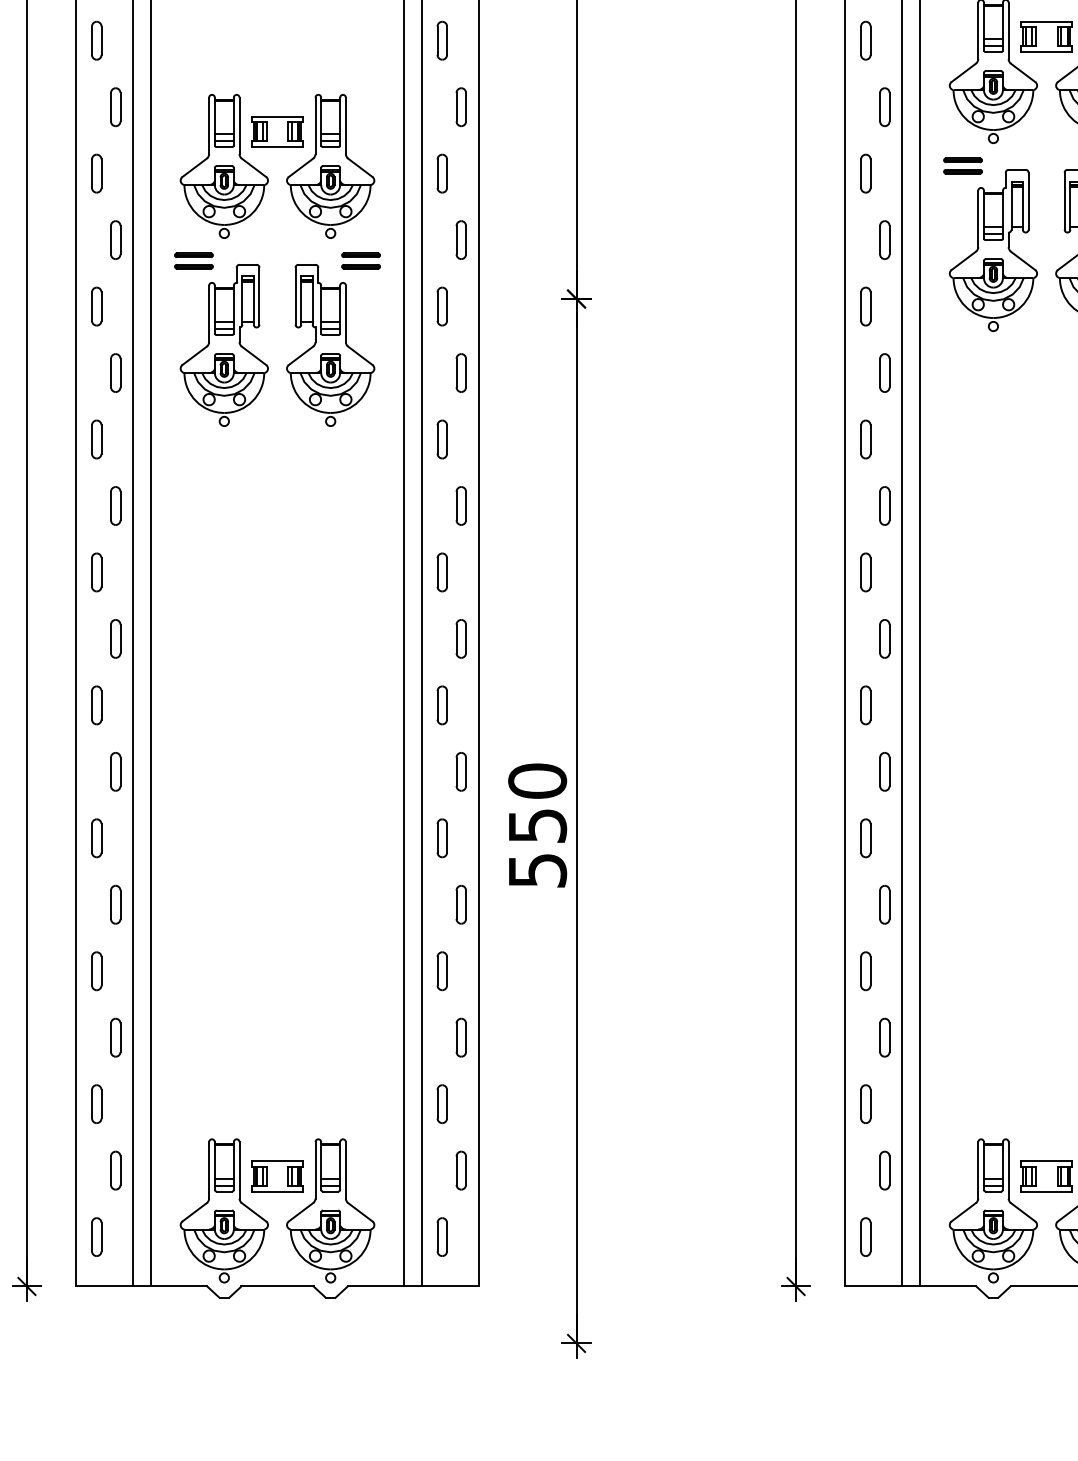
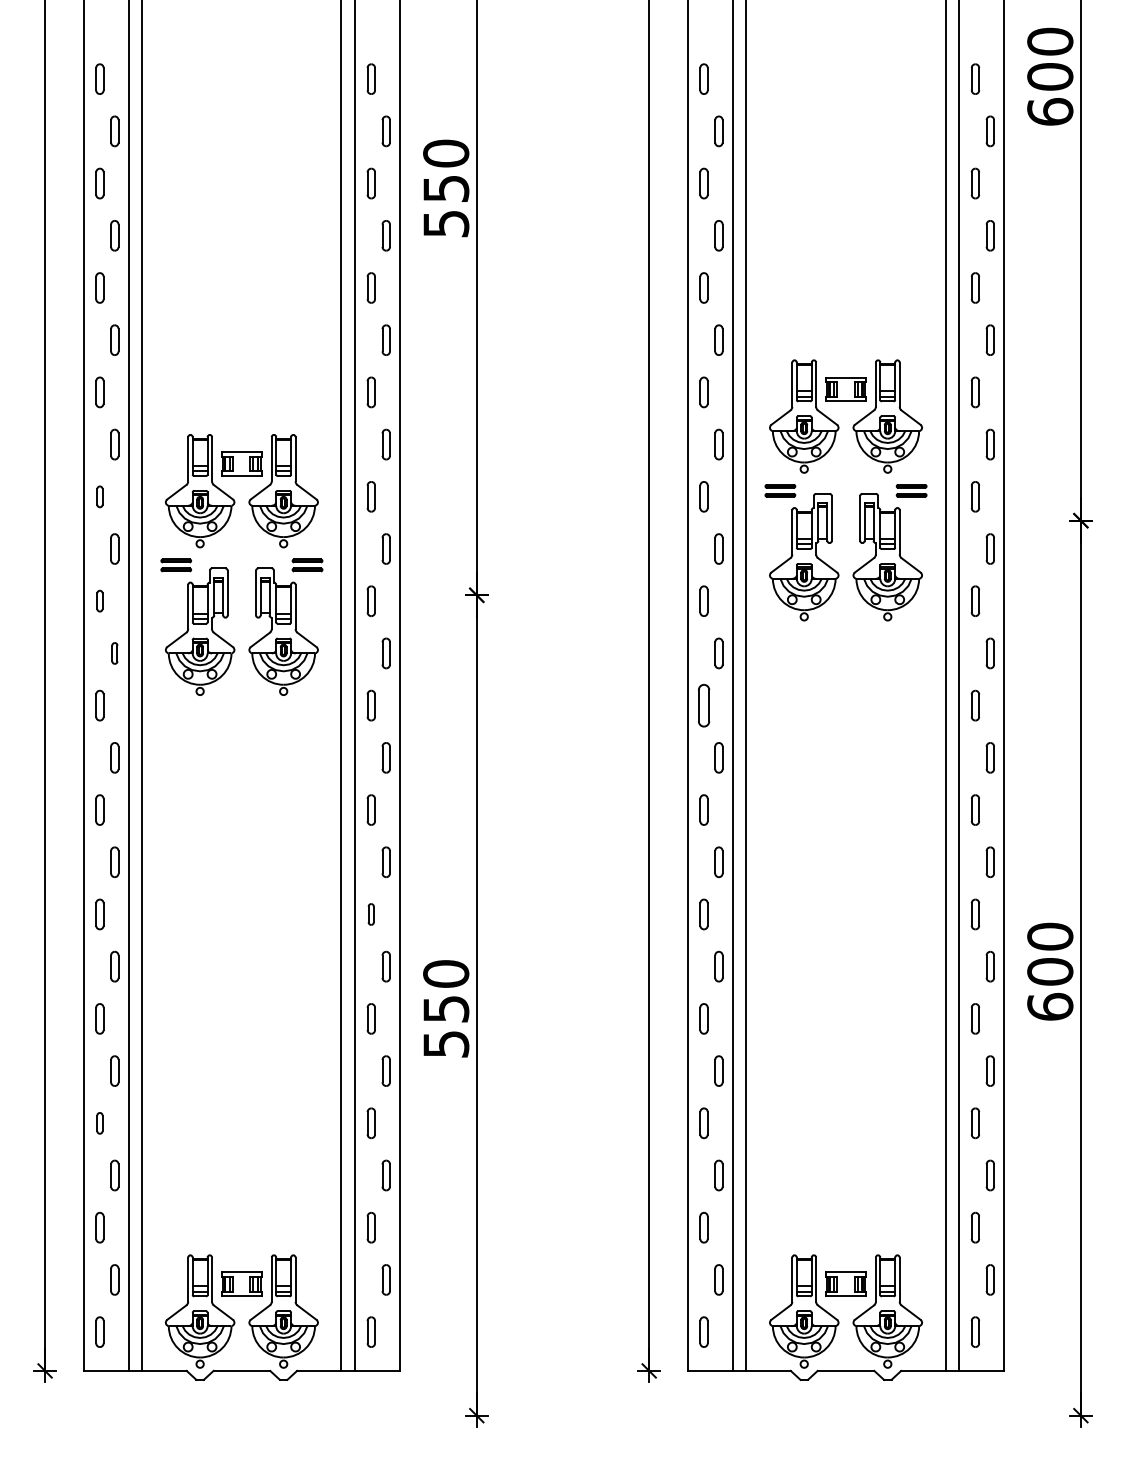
part: (96, 173) -> (99, 496), size x0.7
part: (96, 305) -> (99, 600), size x0.7
part: (115, 373) -> (114, 653), size x0.7
part: (865, 439) -> (703, 705), size x1.4
part: (441, 705) -> (370, 914), size x0.7
part: (96, 971) -> (99, 1123), size x0.7

